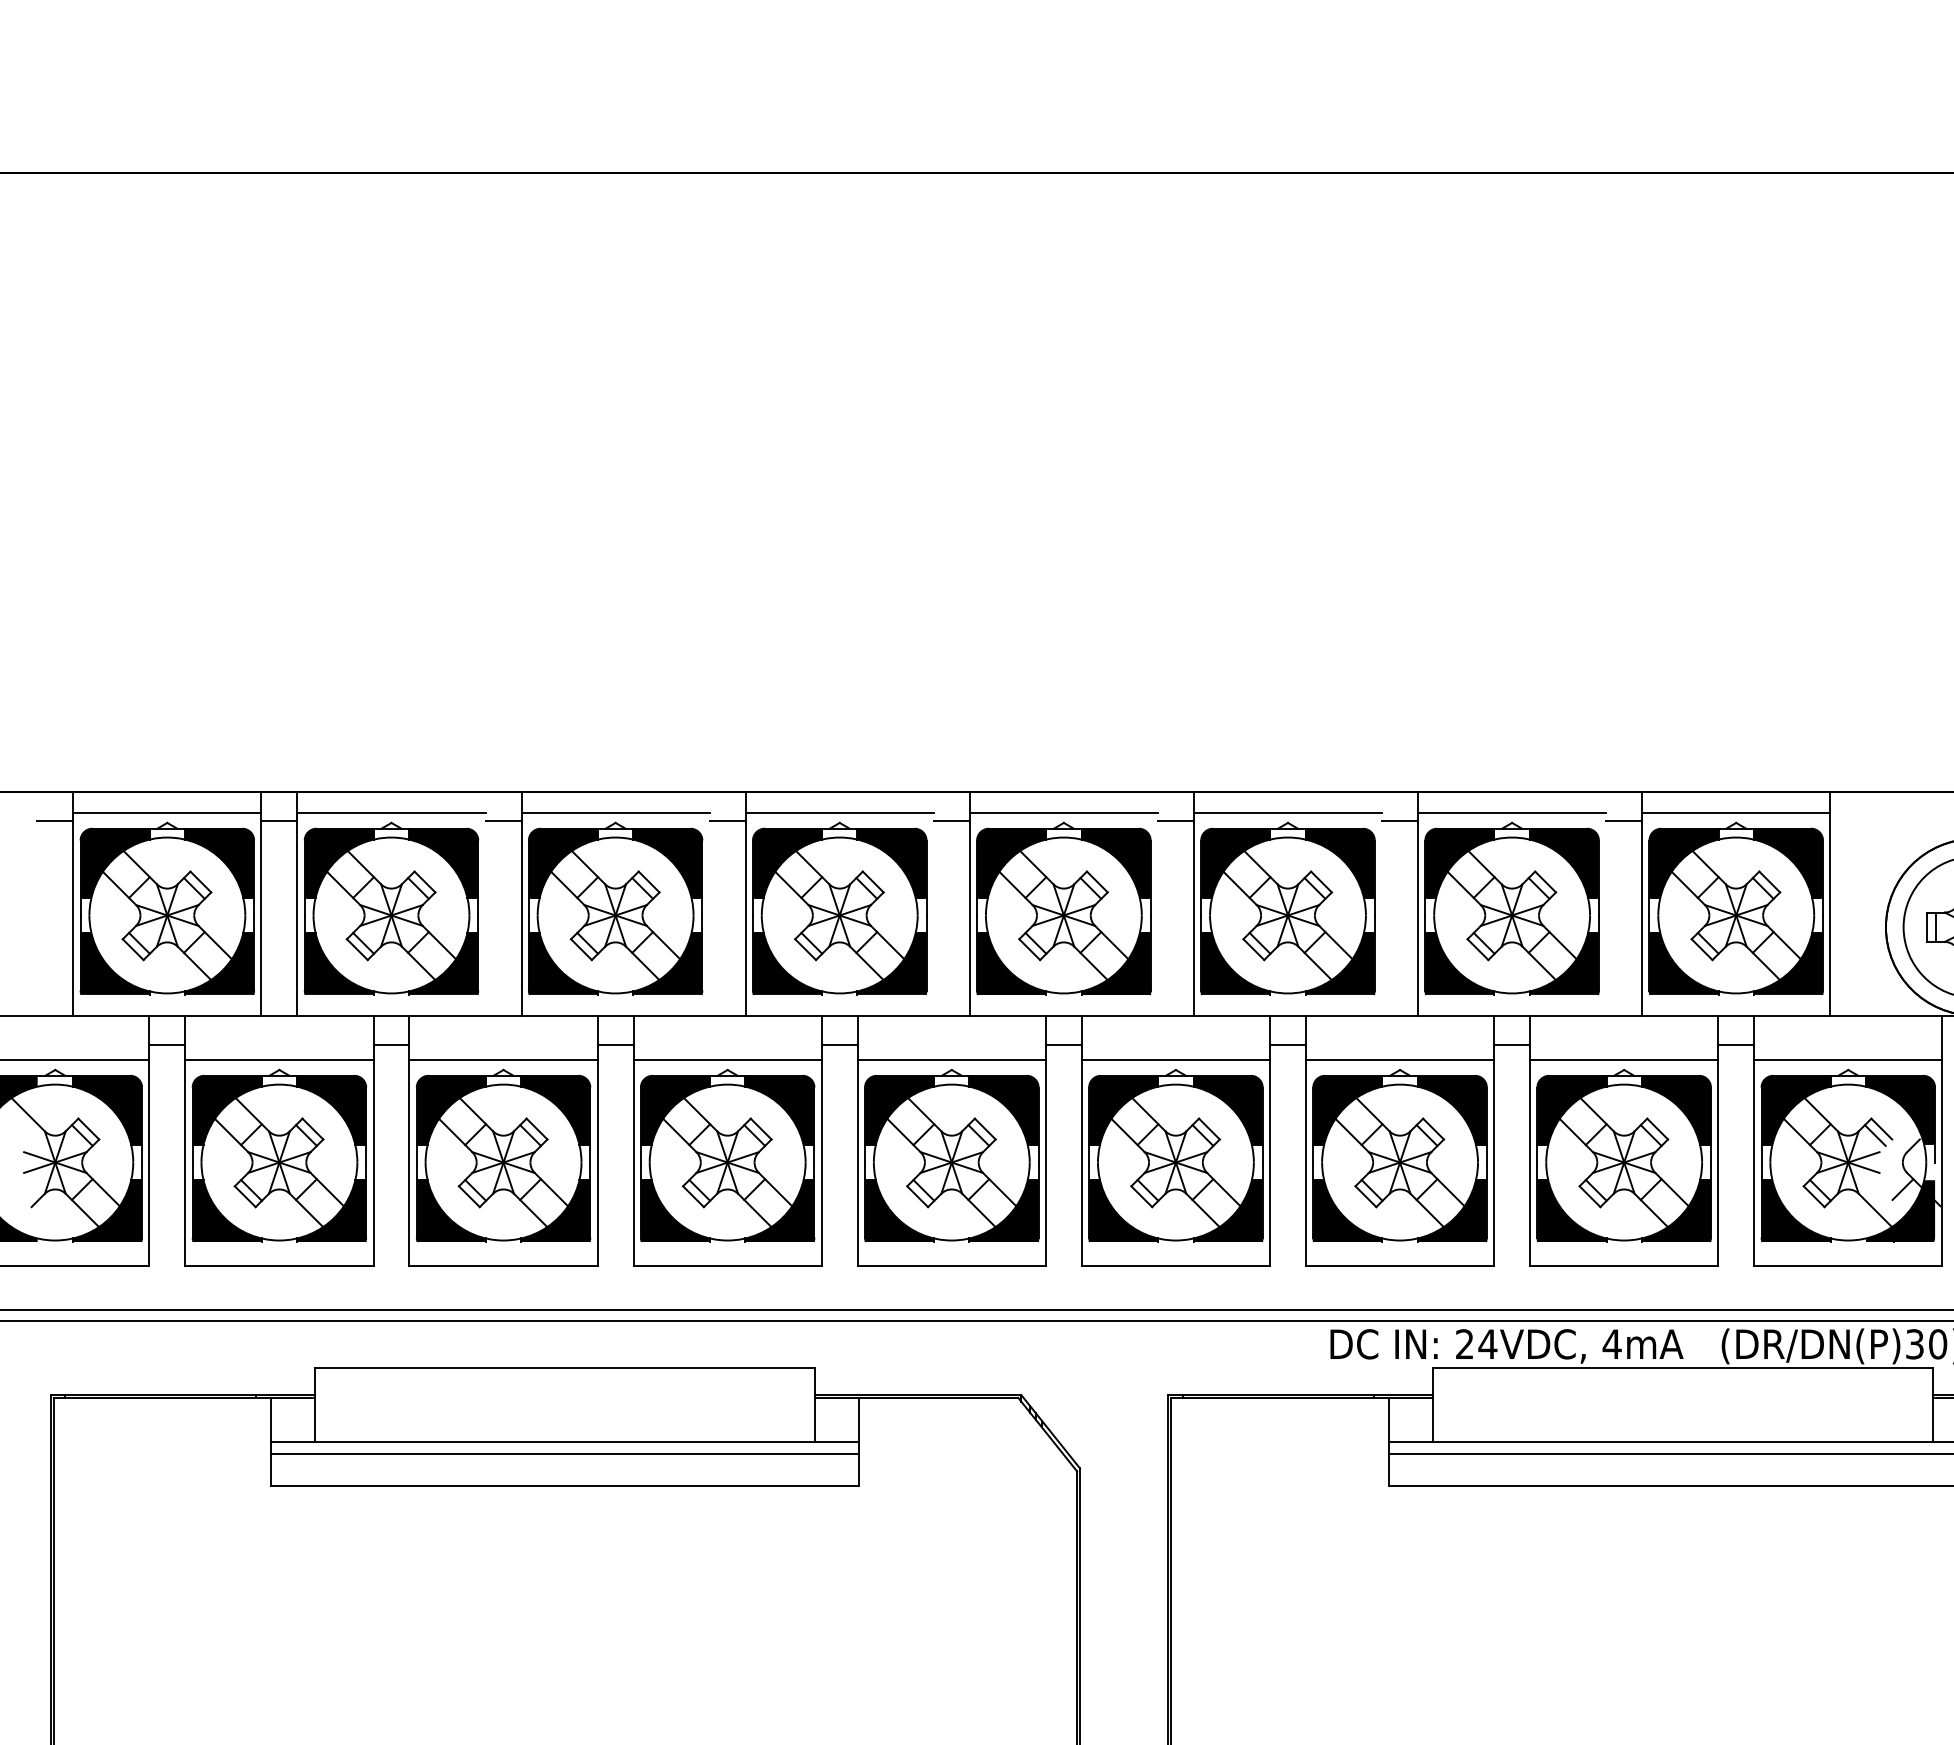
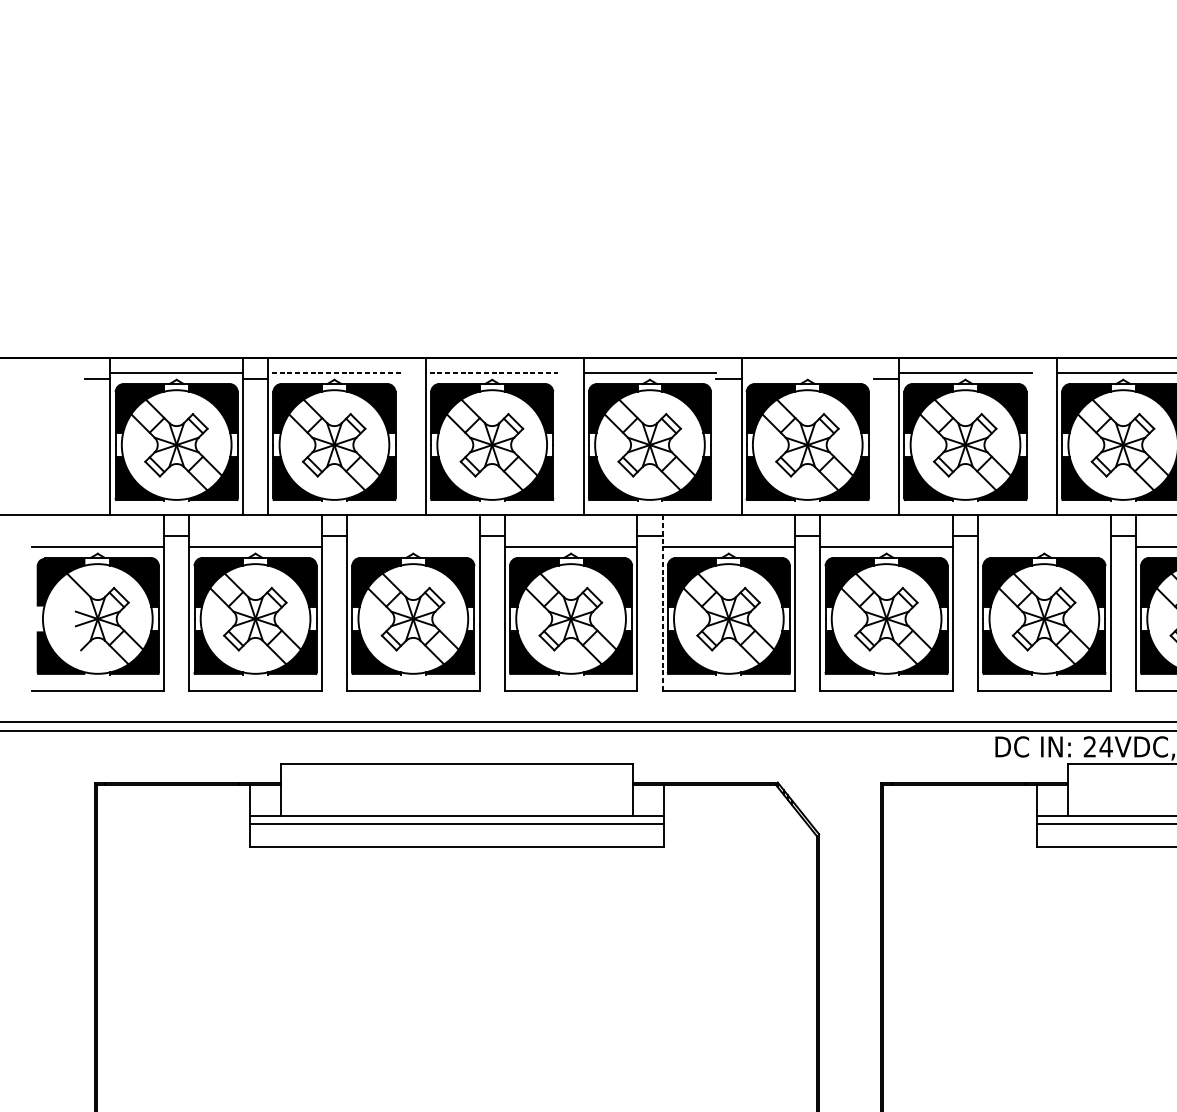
line: (391, 812) -> (334, 372), solid -> dashed
line: (615, 812) -> (492, 372), solid -> dashed
line: (1063, 812) -> (807, 372), removed
line: (503, 821) -> (413, 378), removed
line: (727, 821) -> (570, 378), removed
line: (1400, 821) -> (1044, 378), removed
line: (503, 1059) -> (413, 546), removed
line: (1399, 1059) -> (1043, 546), removed
line: (857, 1141) -> (662, 604), solid -> dashed

